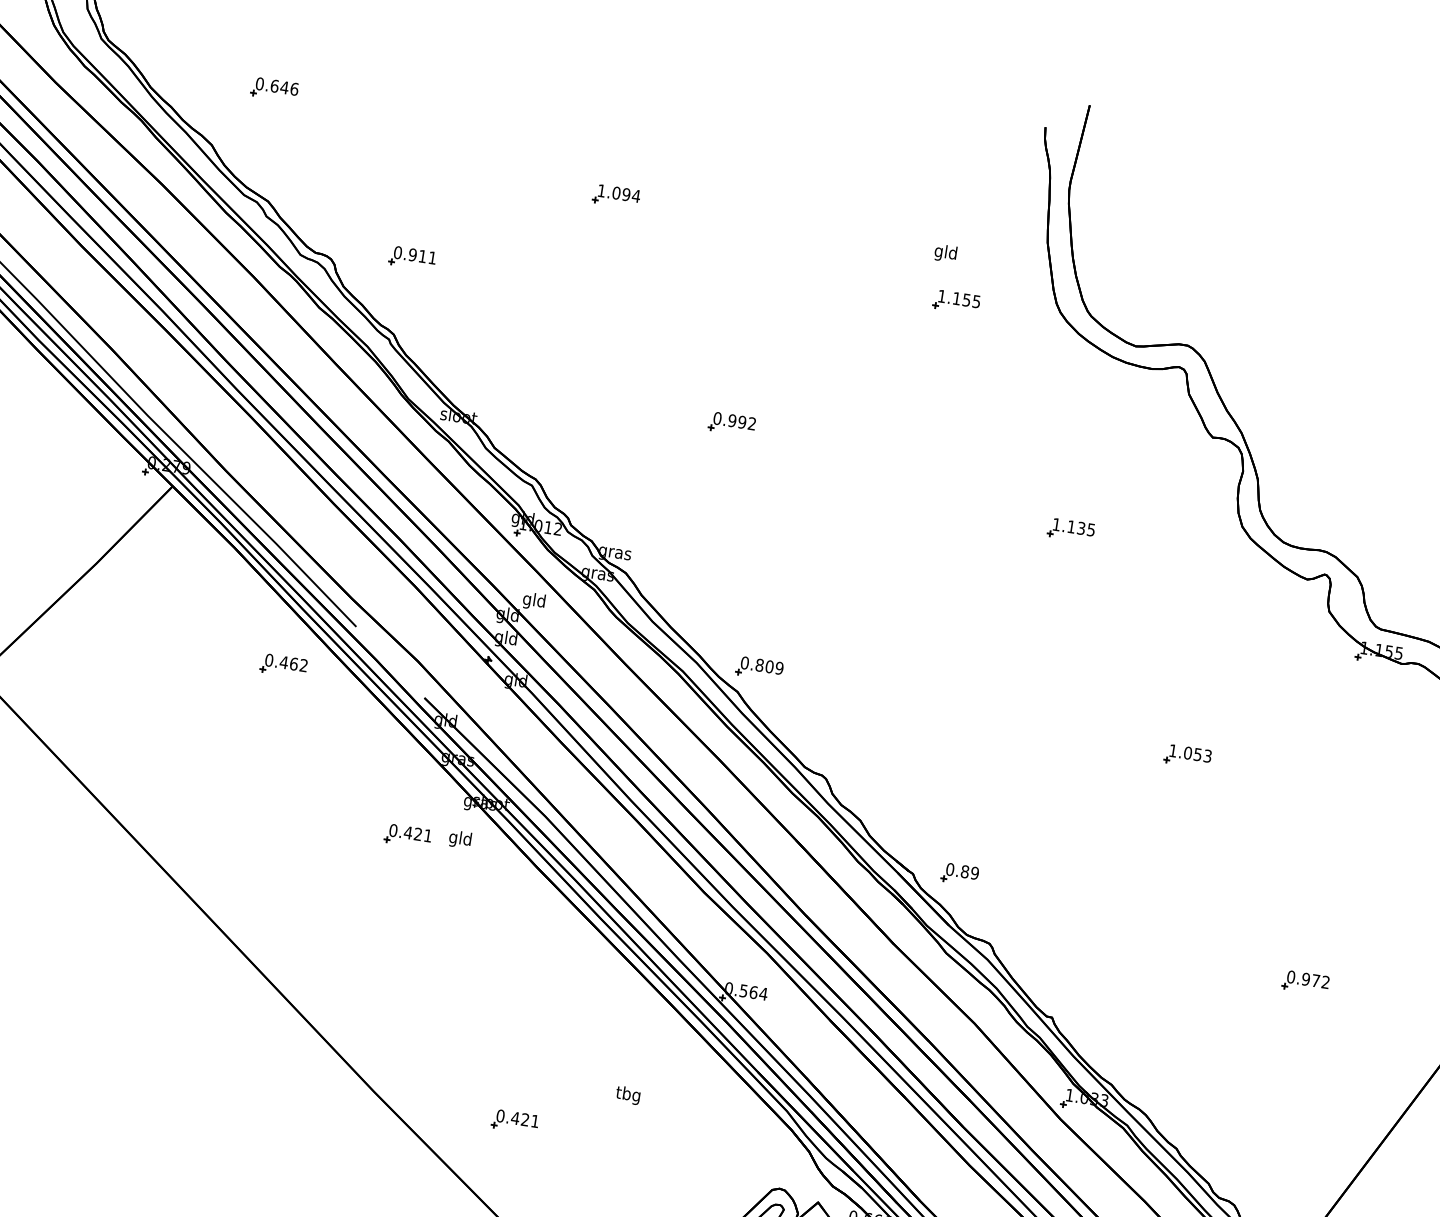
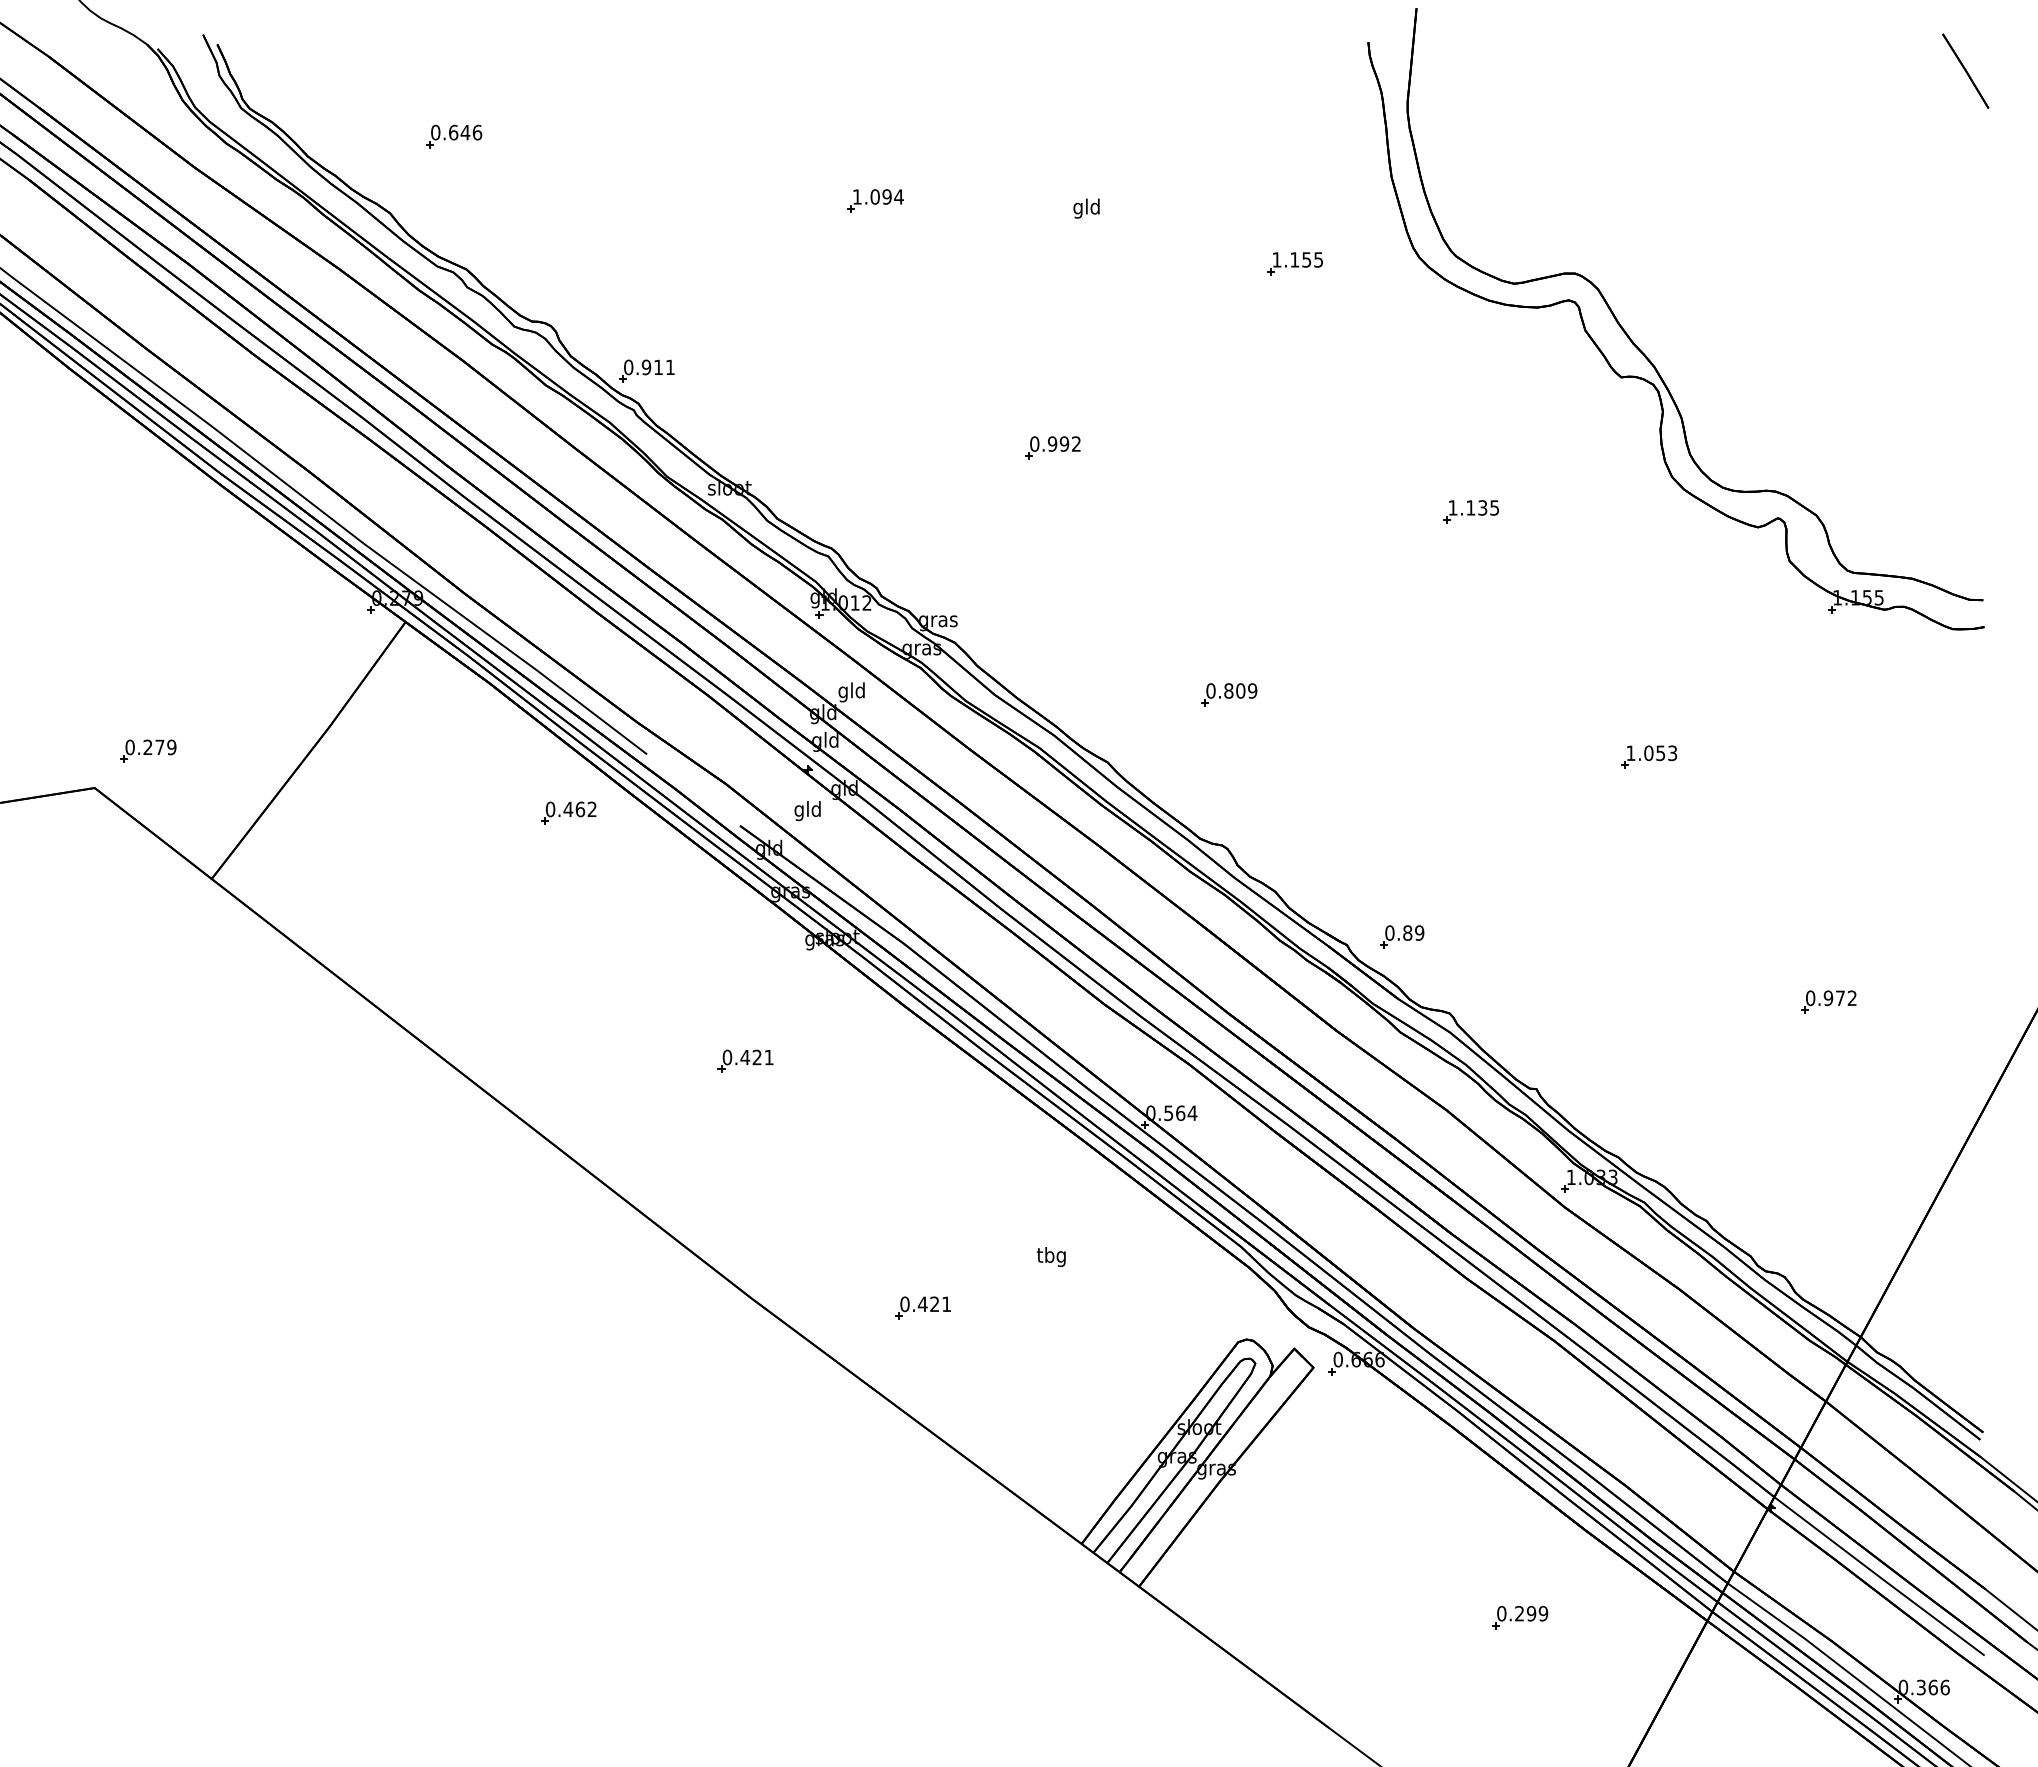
text: (945, 253) -> (1086, 208), moved
part: (412, 257) -> (646, 370), moved
part: (759, 668) -> (1229, 694), moved
part: (408, 835) -> (745, 1060), moved
text: (460, 839) -> (807, 811), moved

